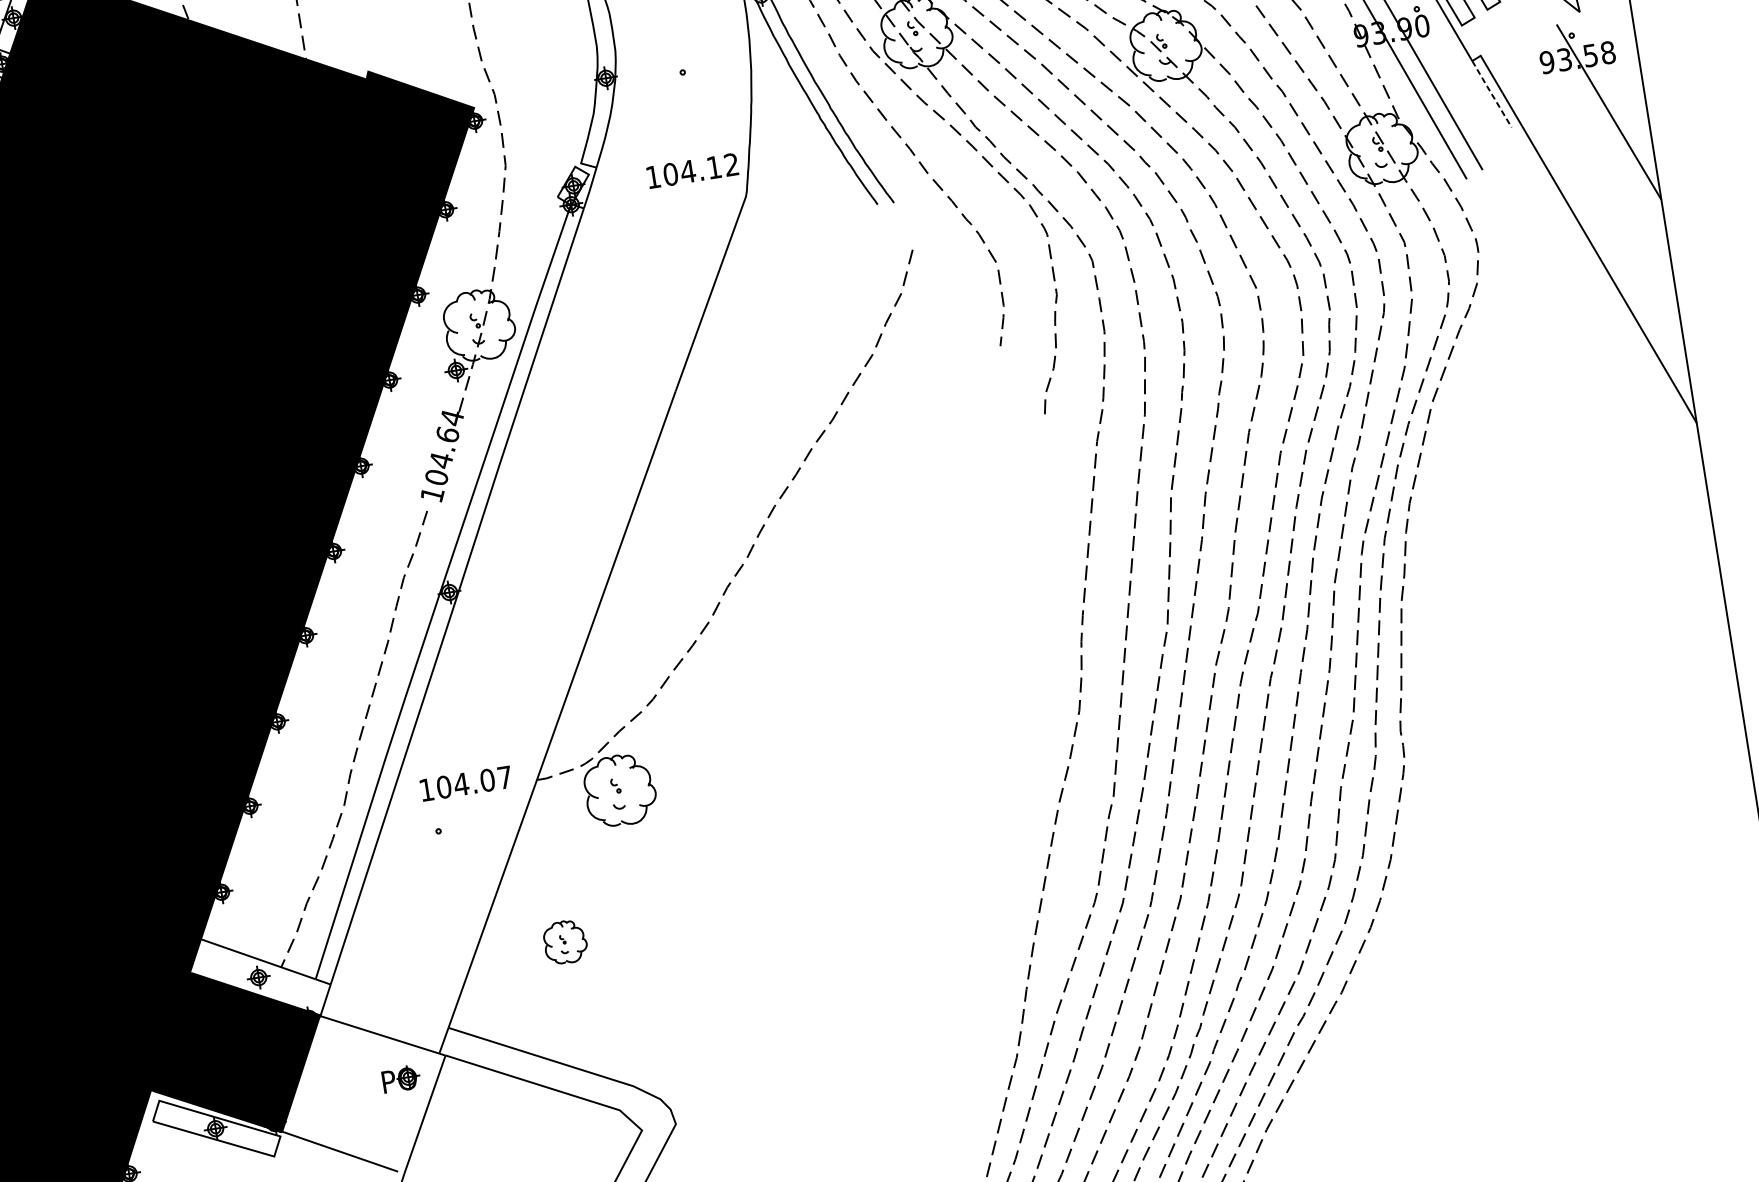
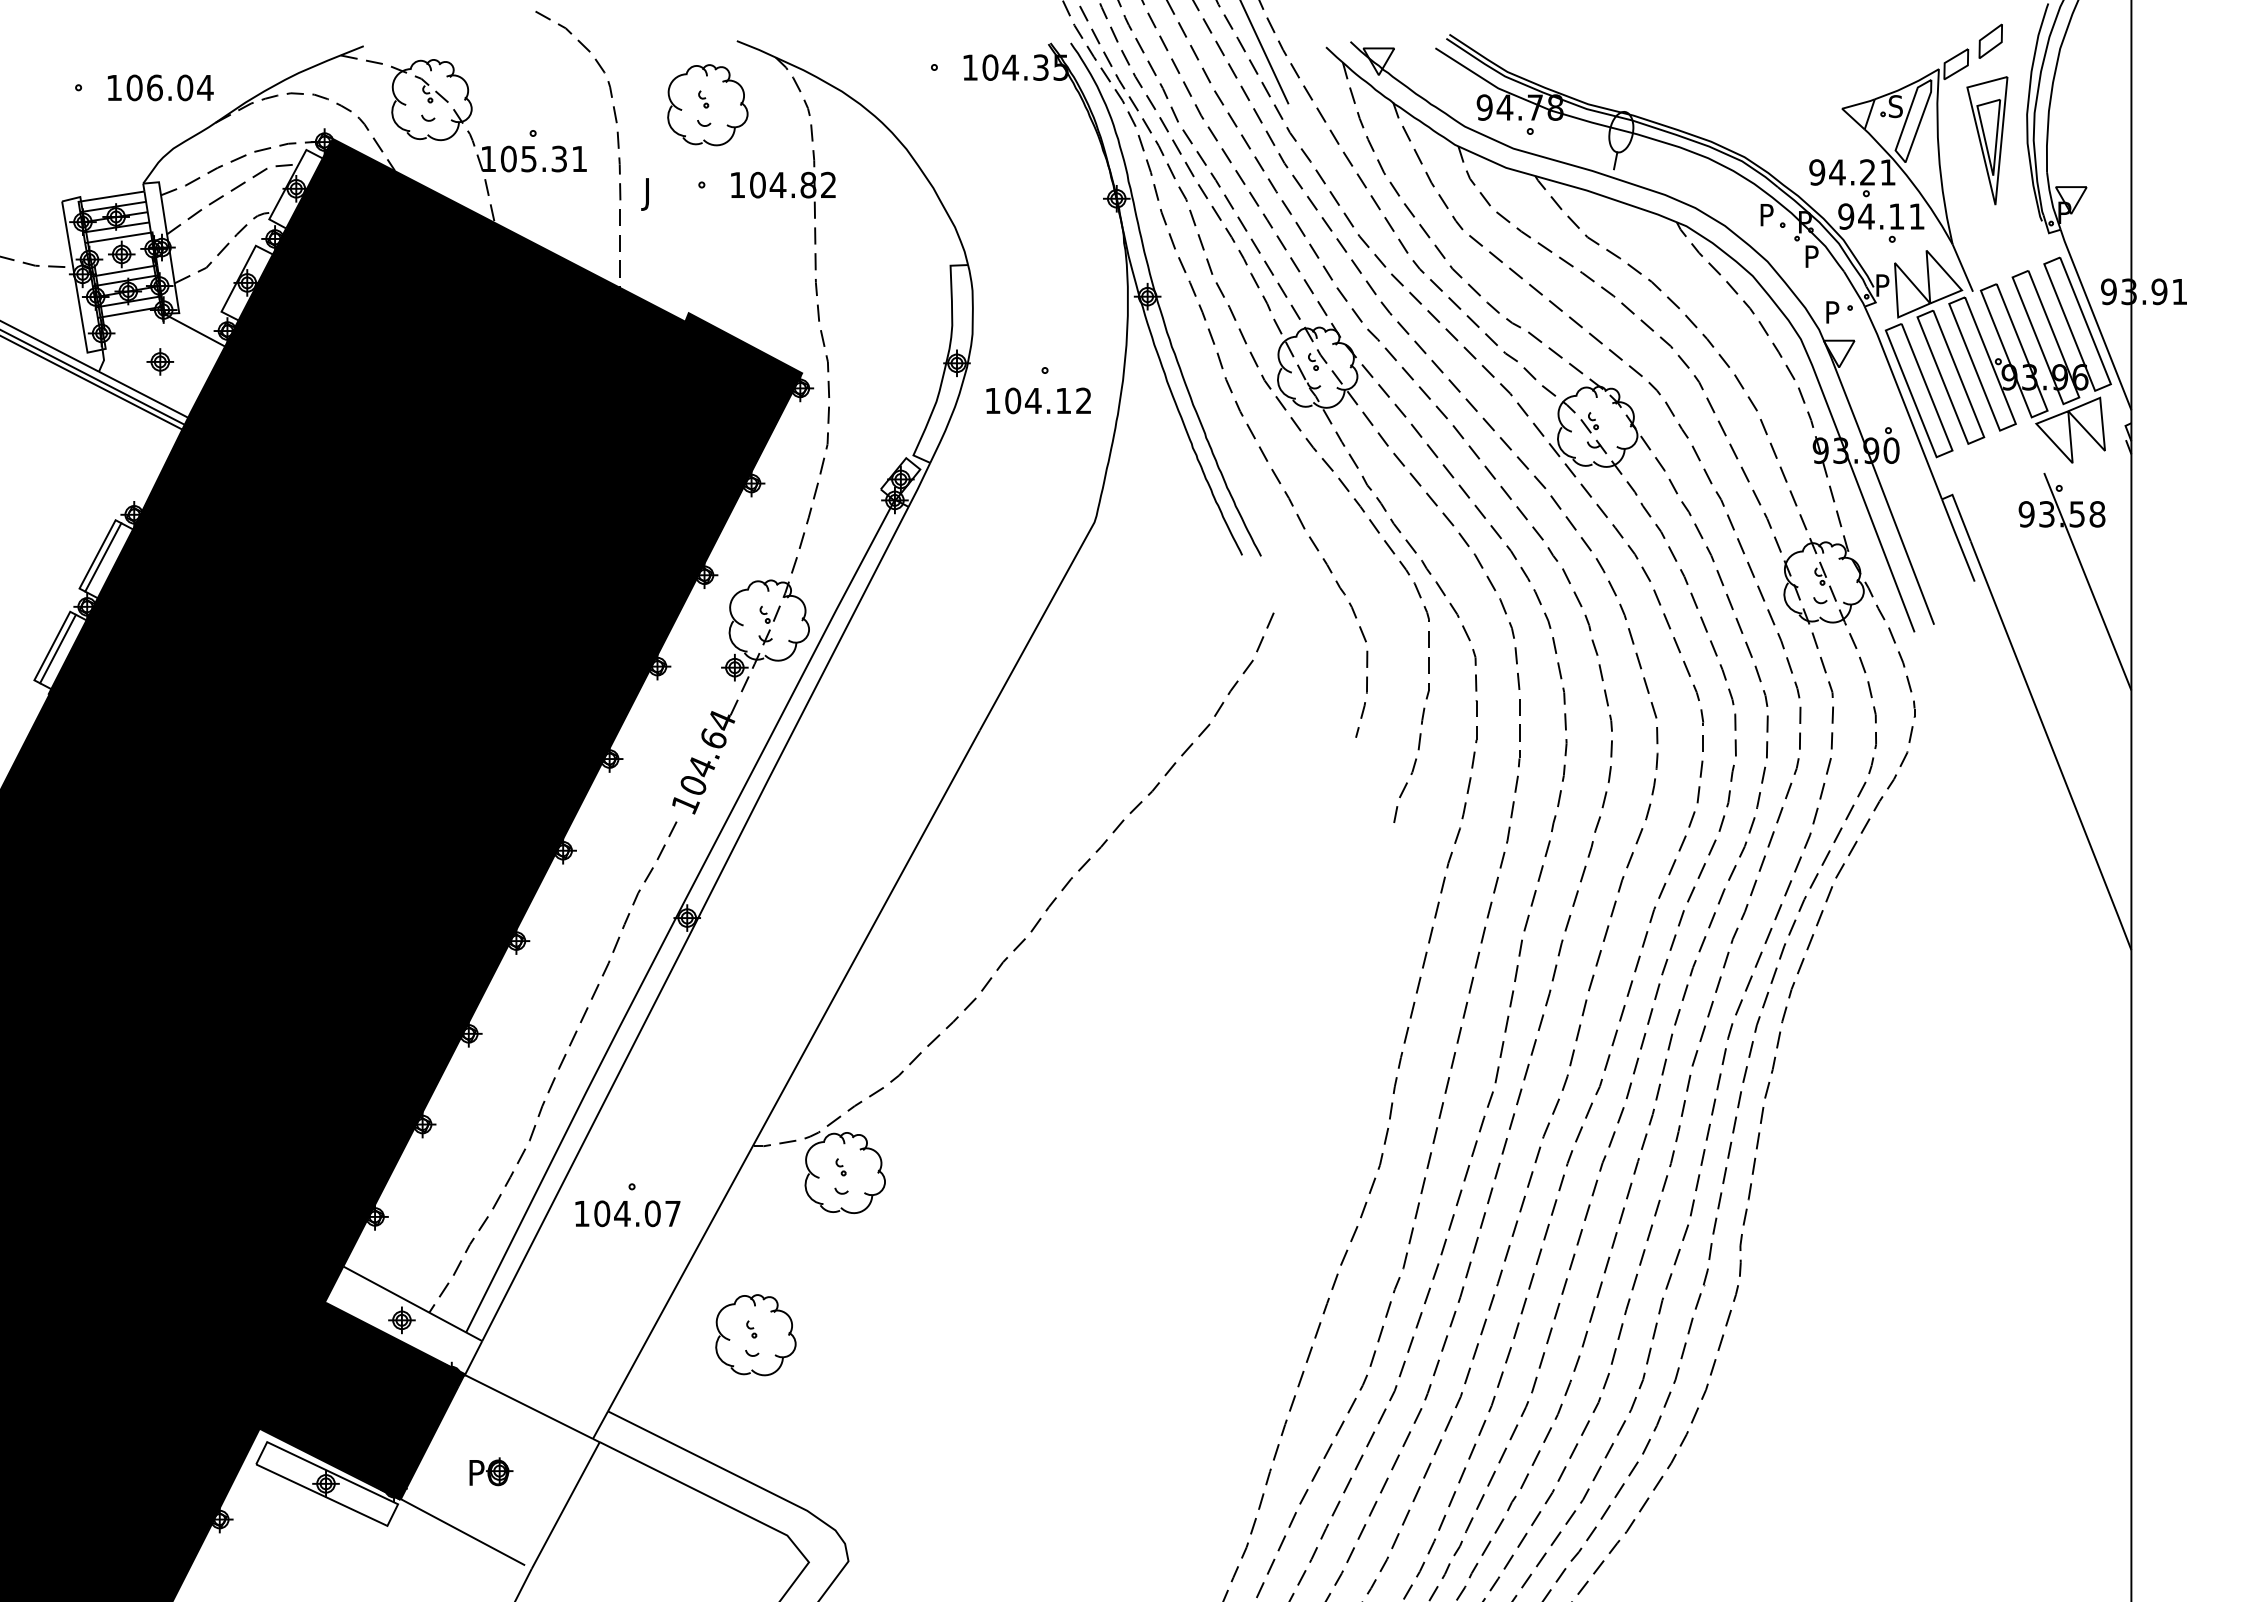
line: (1491, 93) -> (1957, 539), dashed -> solid
text: (692, 170) -> (1038, 400), moved
text: (465, 783) -> (627, 1213), moved
part: (565, 942) -> (755, 1335), size x1.67
part: (401, 1078) -> (491, 1471), moved

